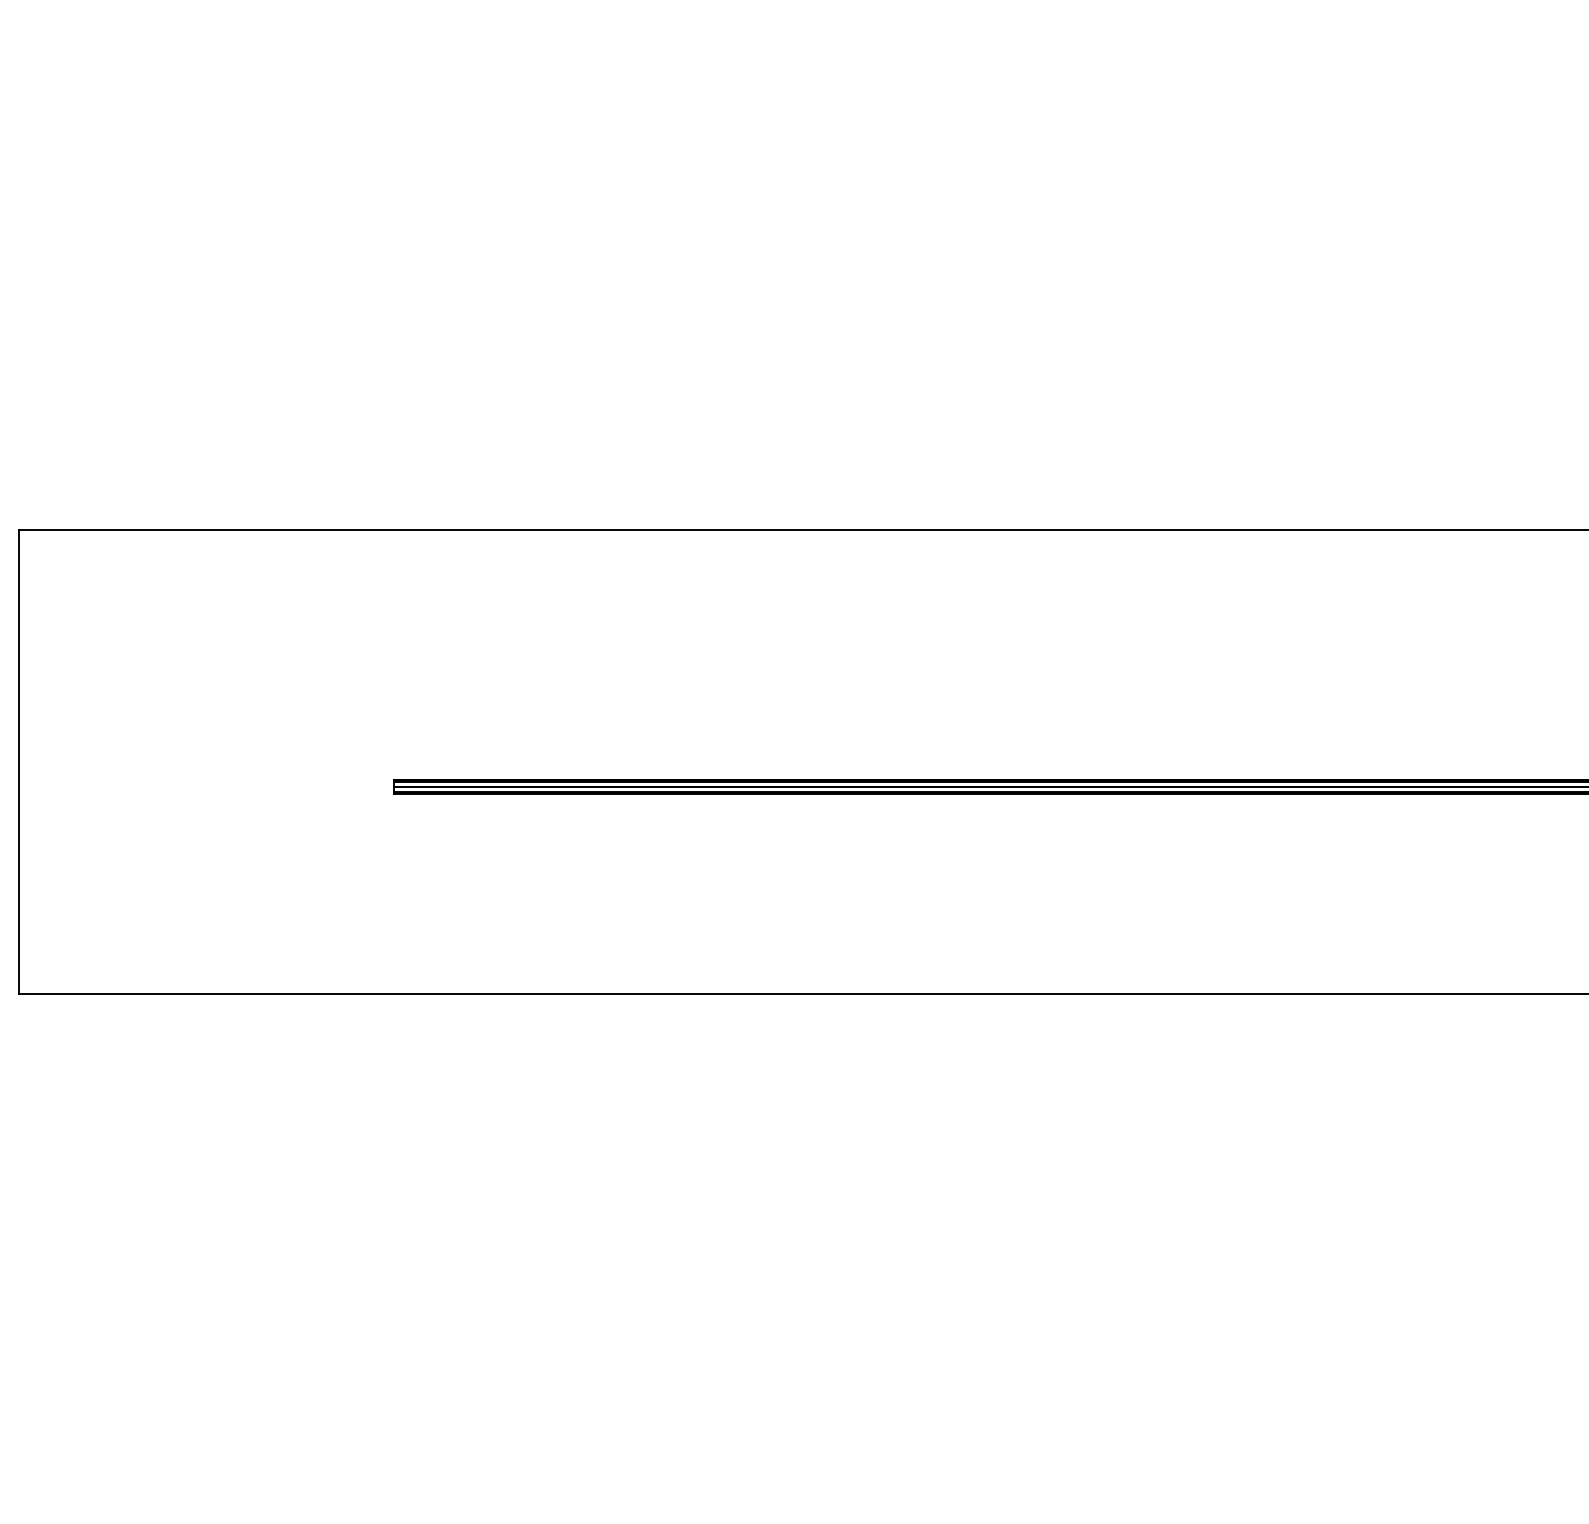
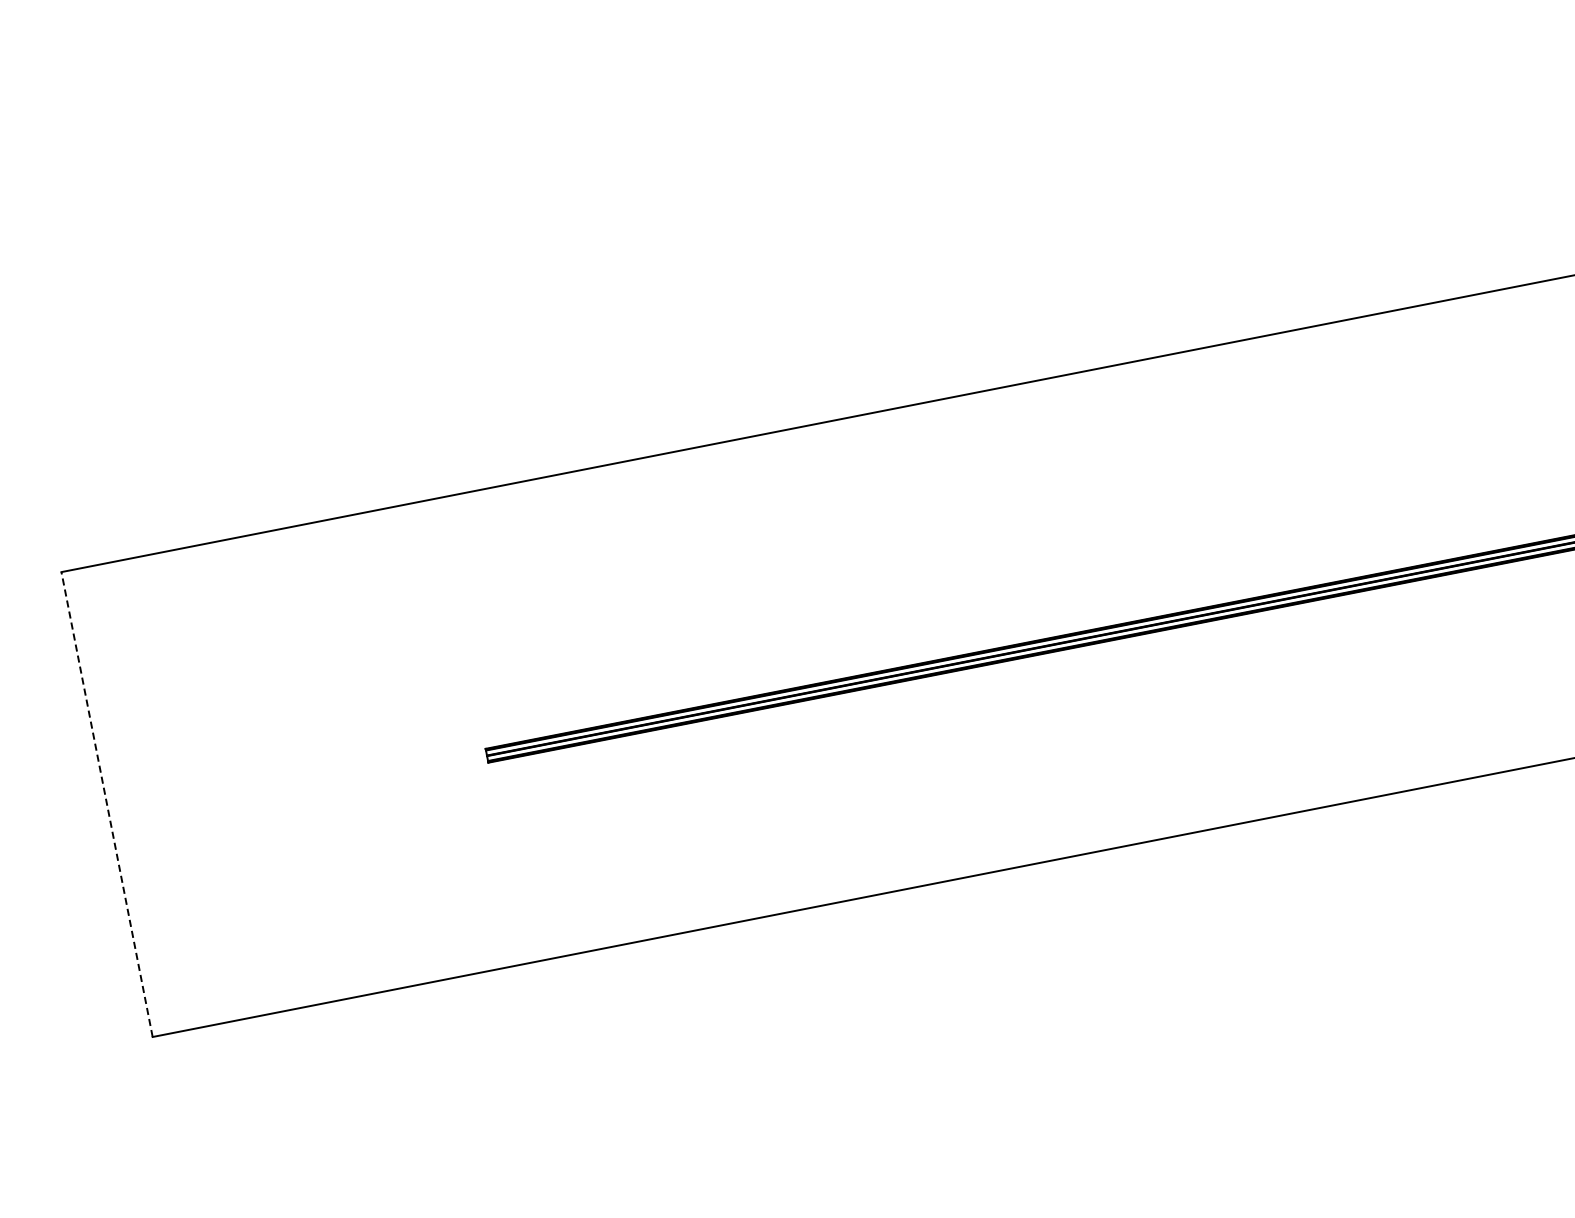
line: (19, 761) -> (107, 804), solid -> dashed

